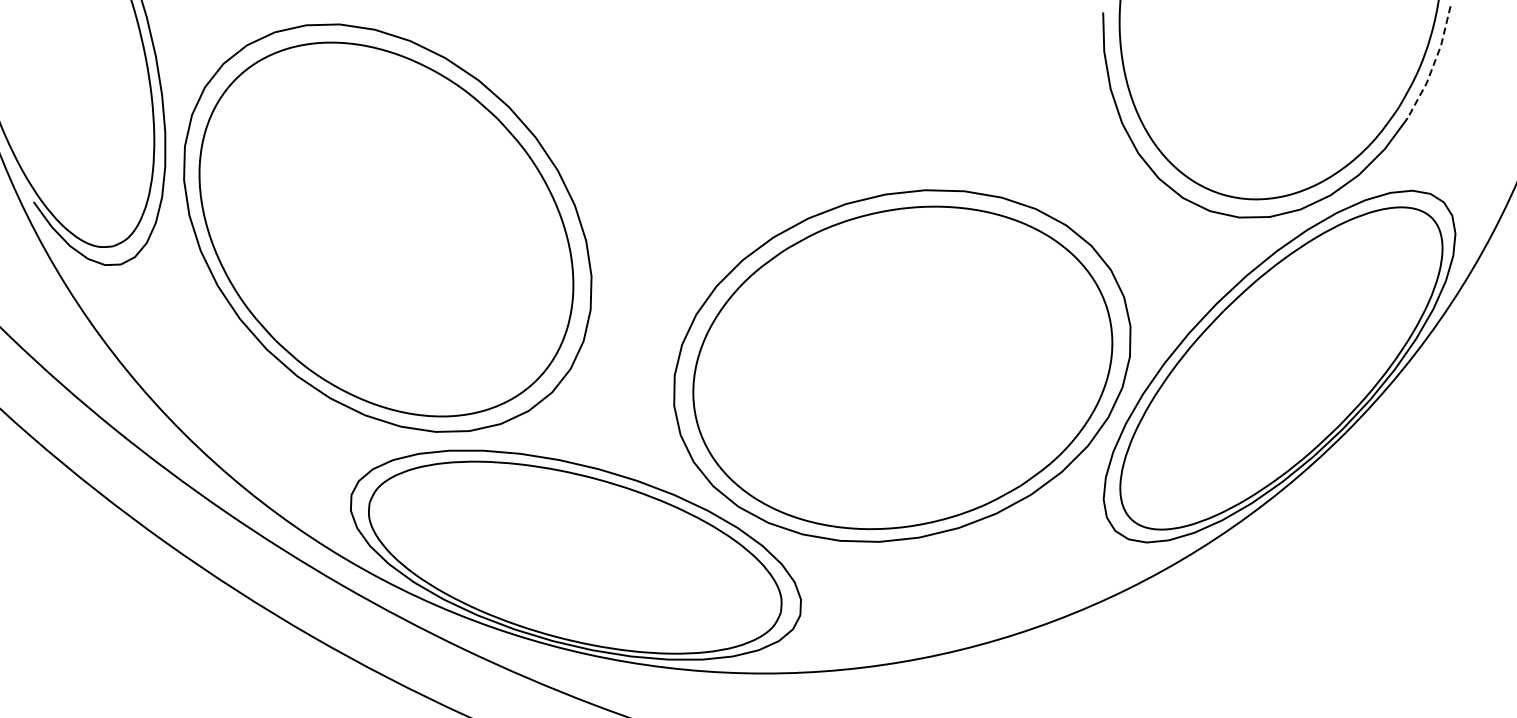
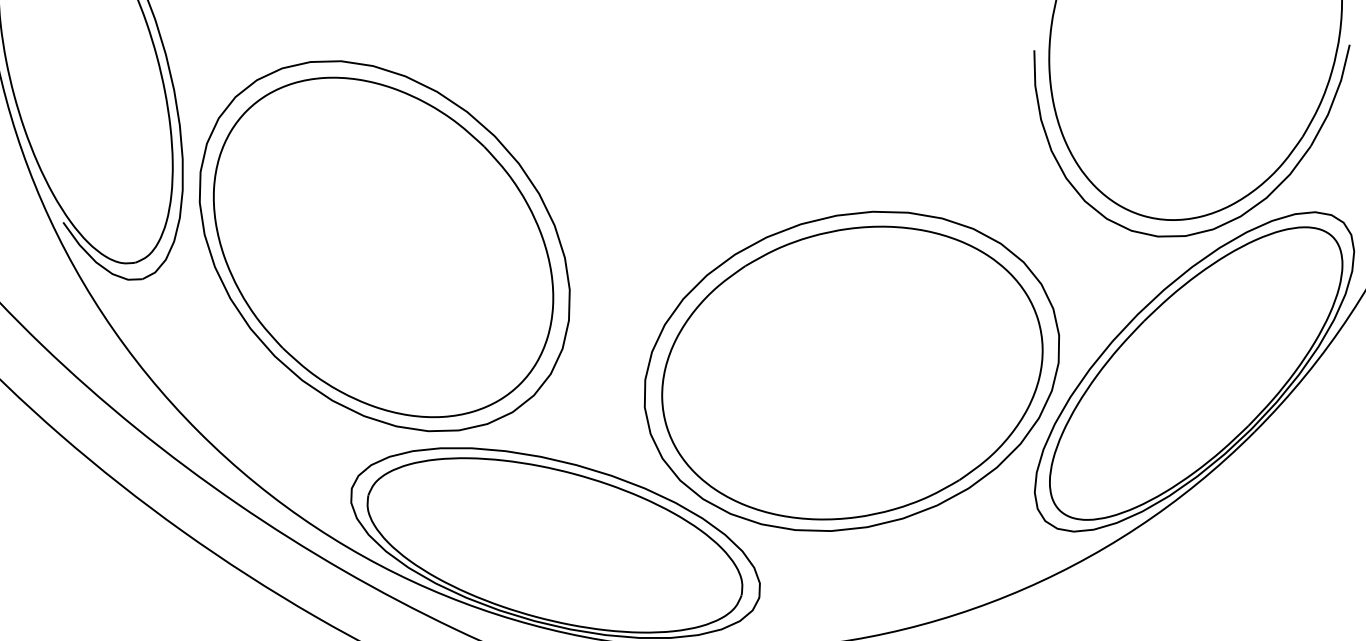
line: (1434, 64) -> (1335, 97), dashed -> solid

